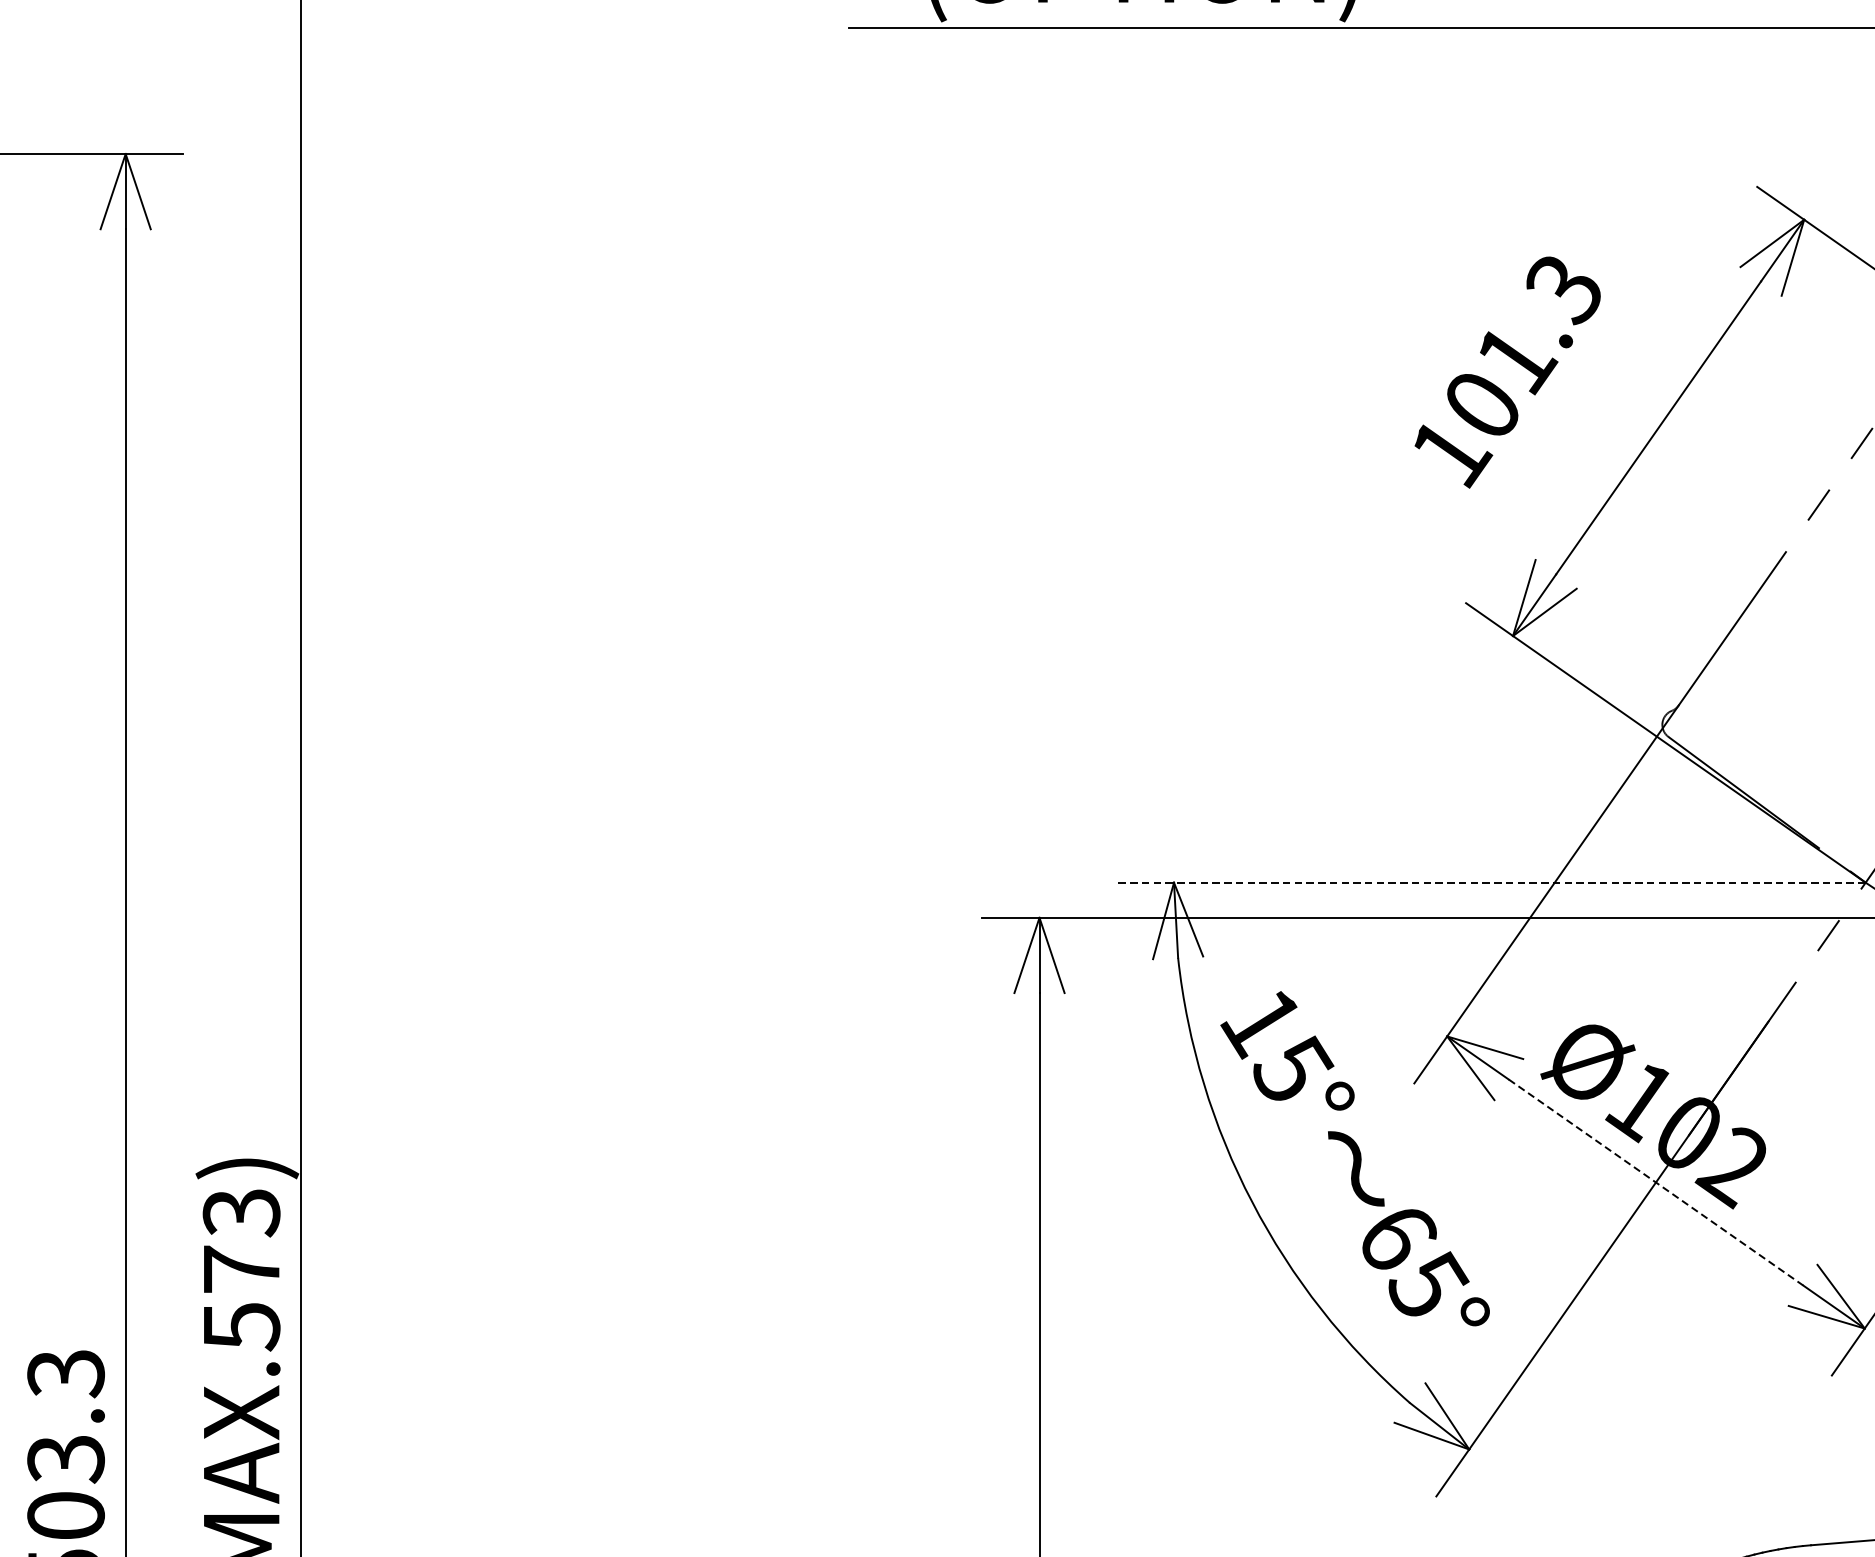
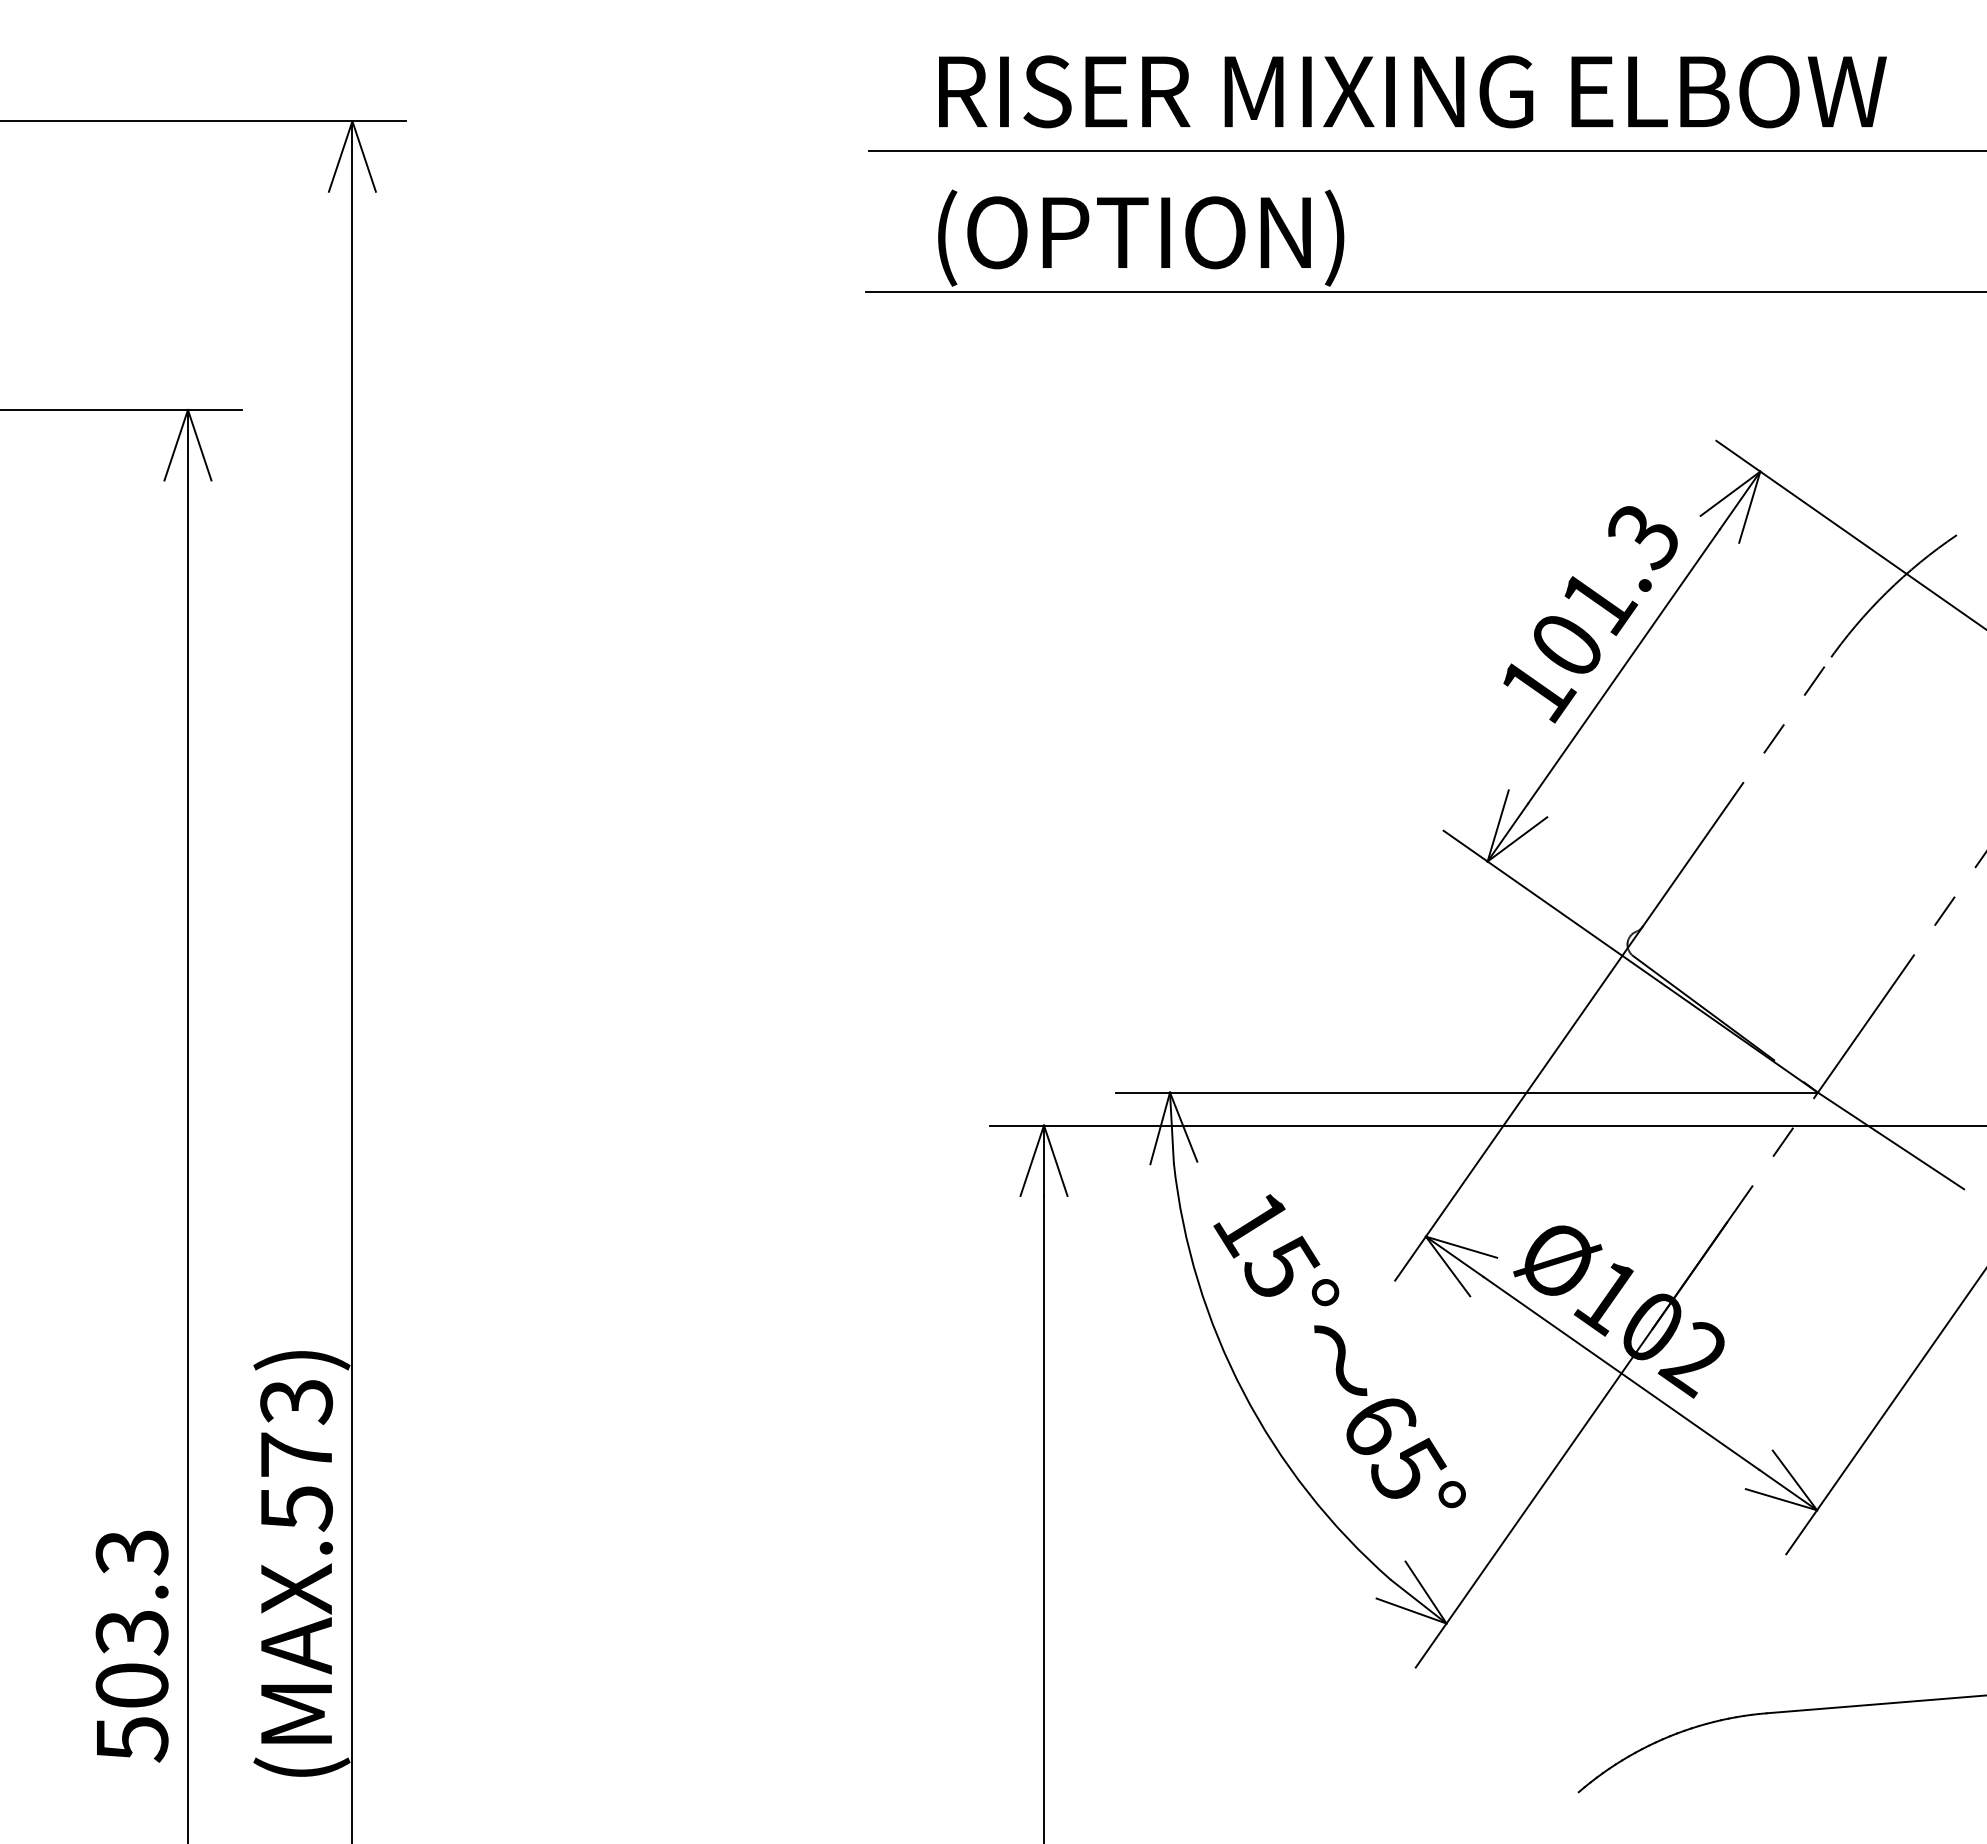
text: (1507, 372) -> (1590, 614), moved
line: (1491, 882) -> (1467, 1092), dashed -> solid
line: (1655, 1182) -> (1621, 1373), dashed -> solid

